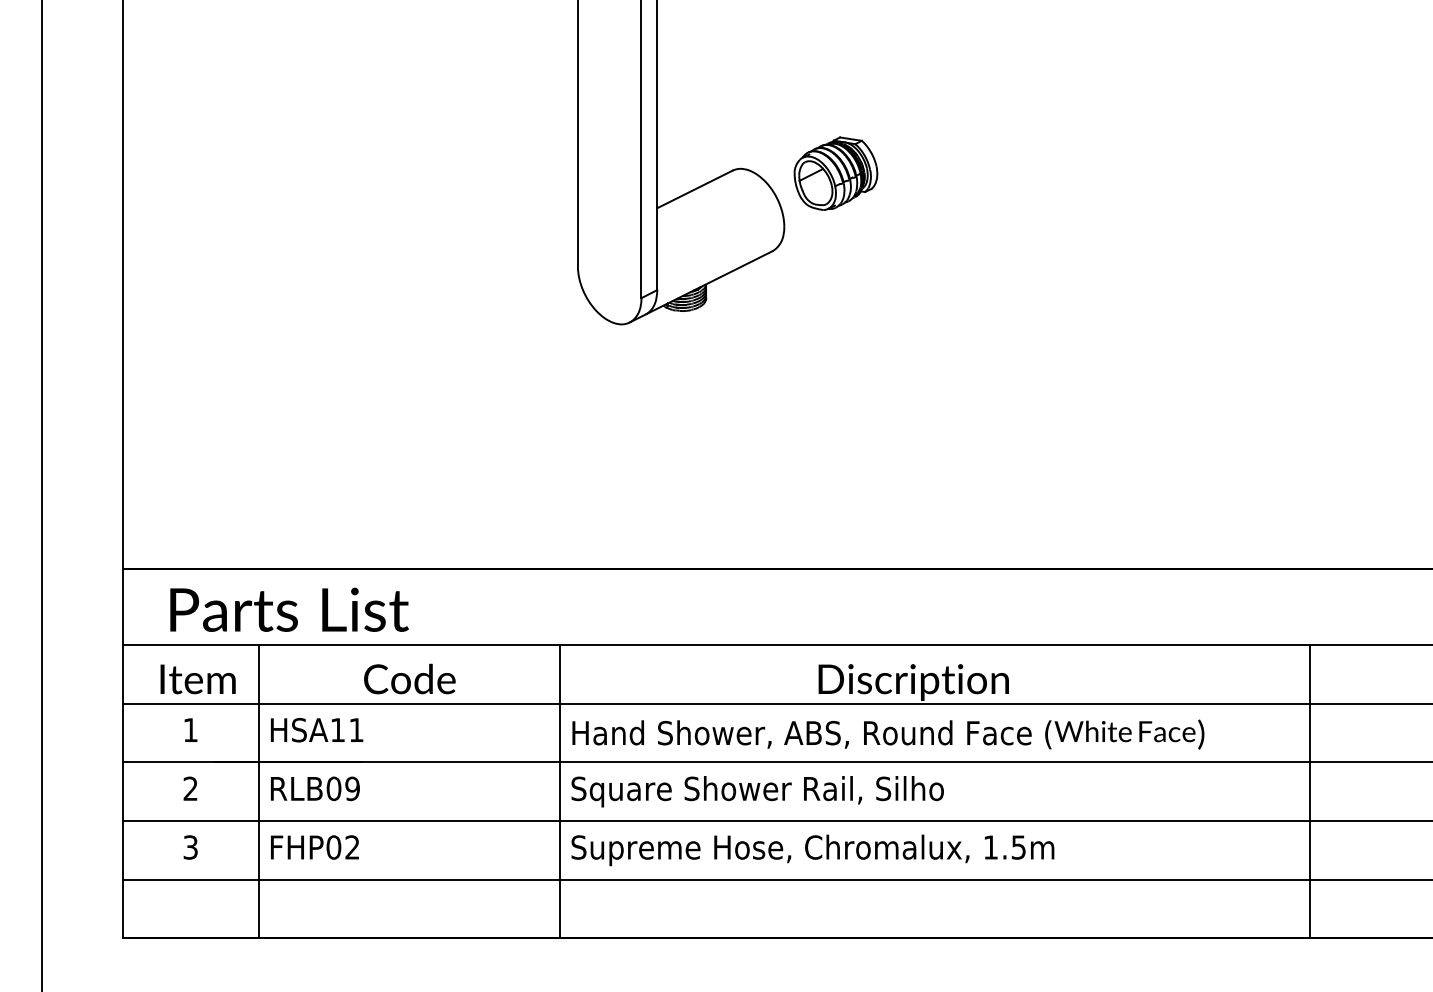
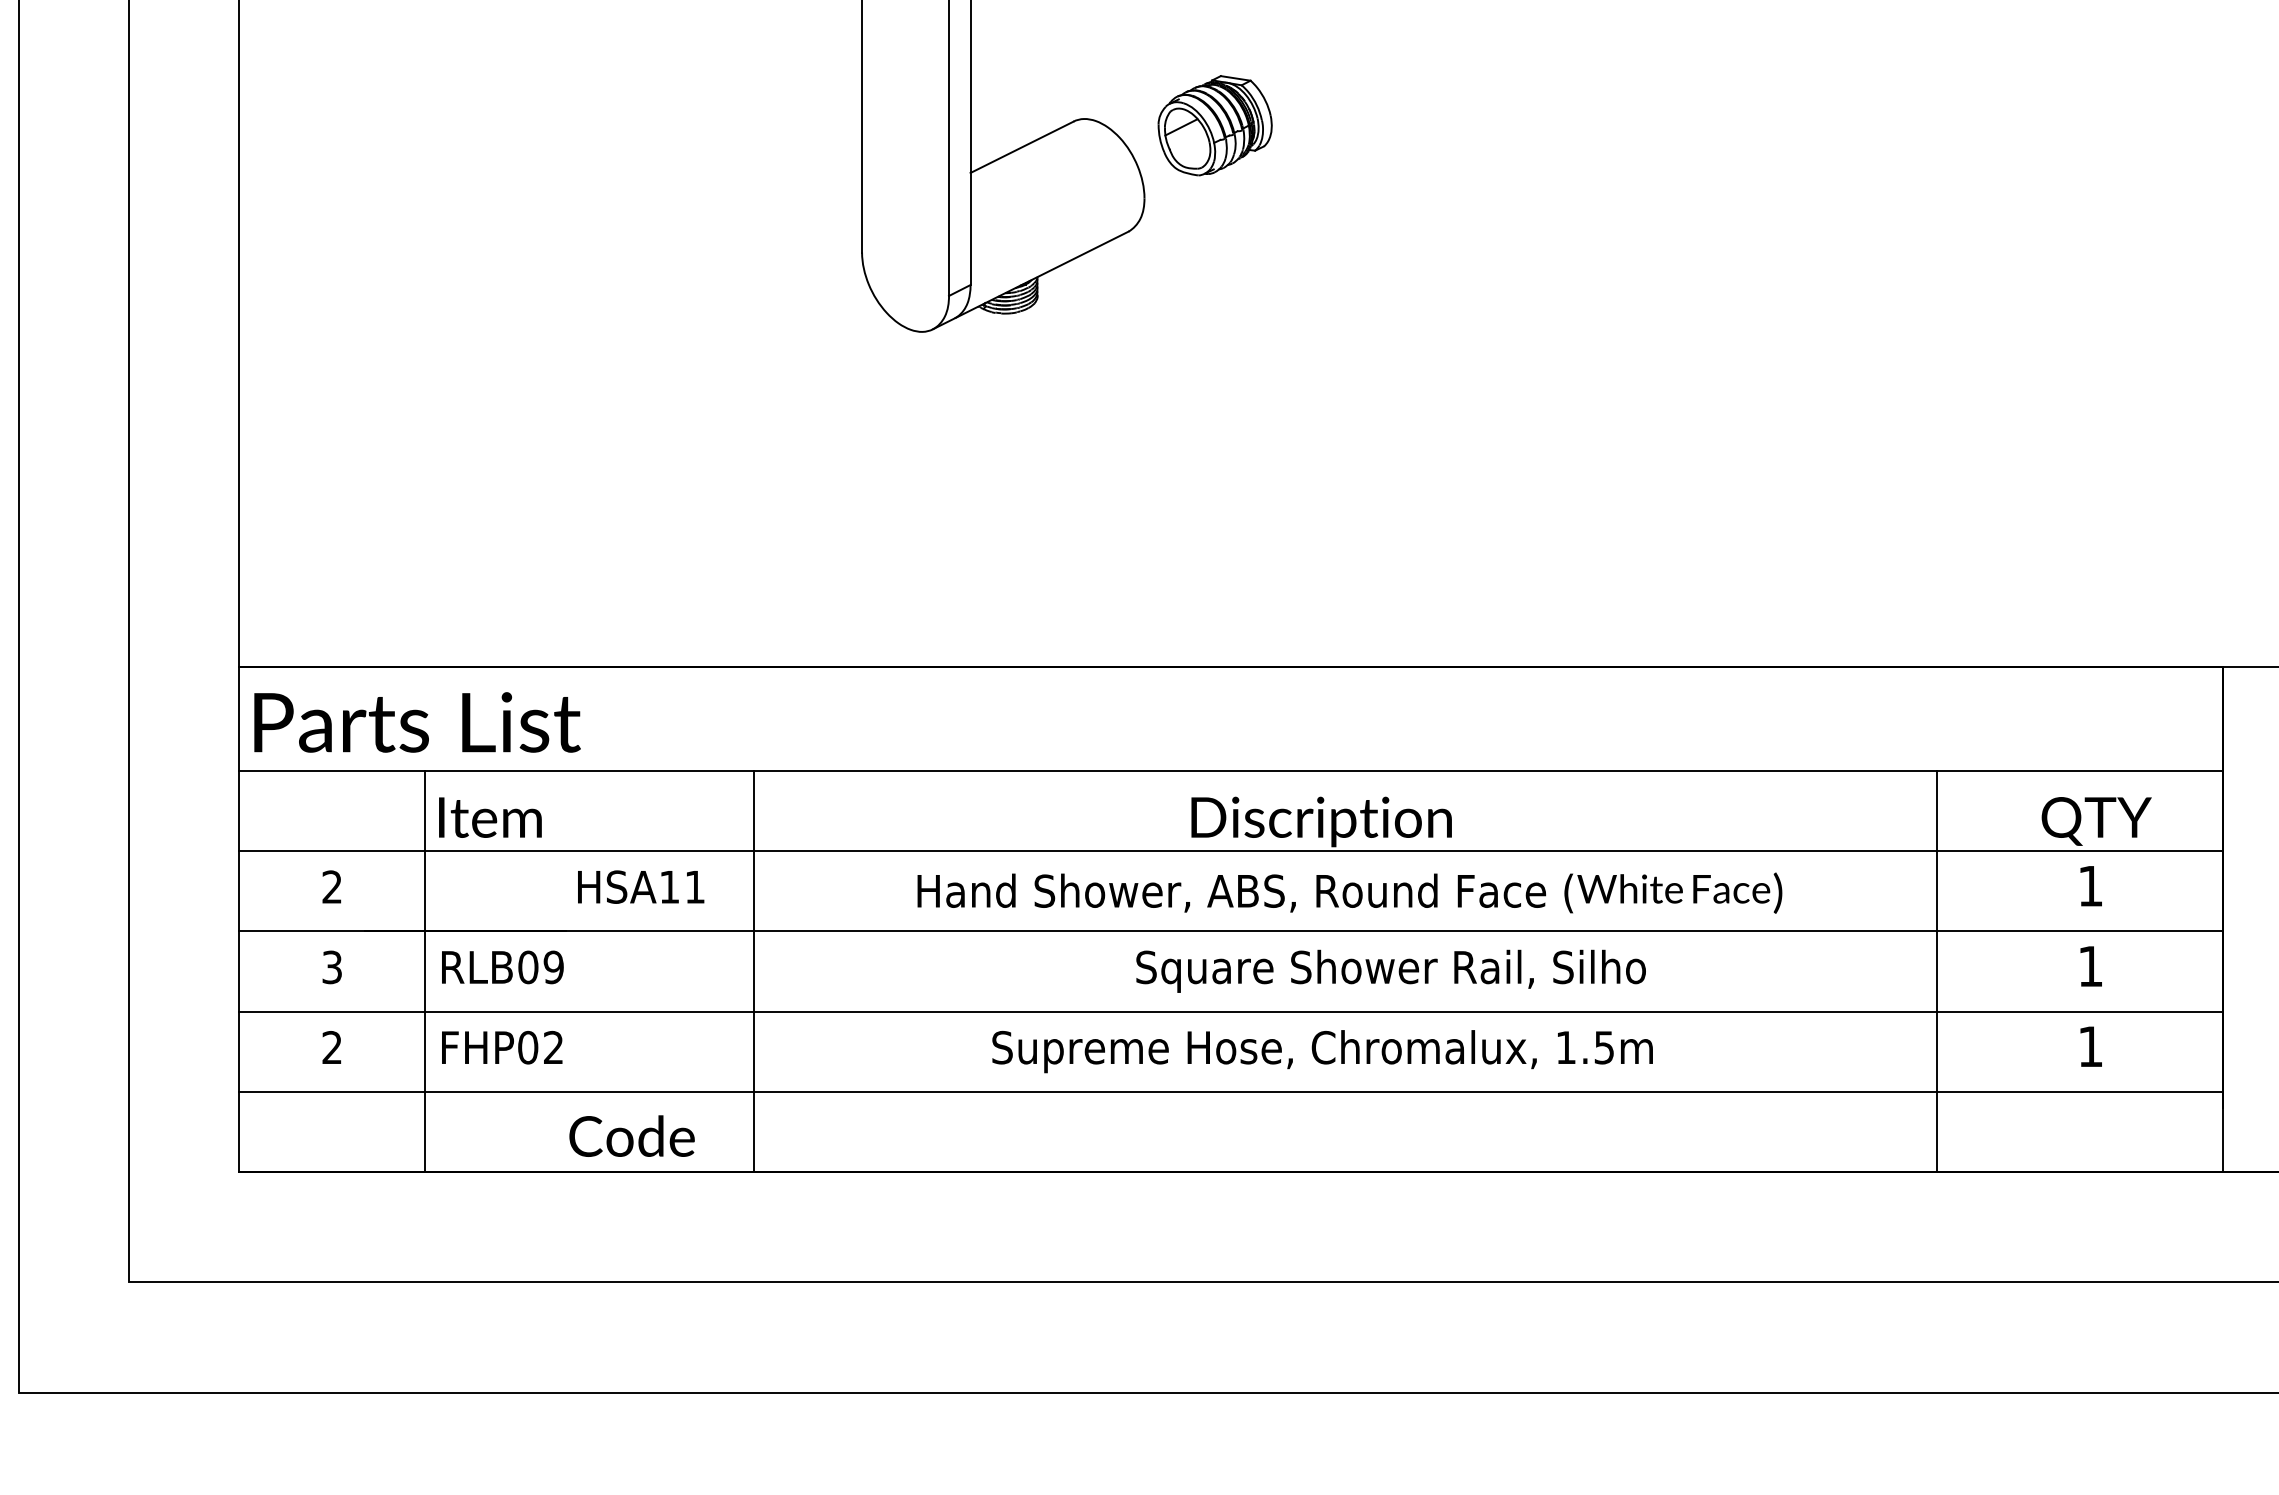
text: (289, 609) -> (417, 722), moved
text: (409, 678) -> (631, 1135), moved
text: (198, 679) -> (490, 817), moved
text: (190, 729) -> (331, 886), 1 -> 2
text: (317, 729) -> (641, 886), moved
text: (888, 734) -> (1349, 892), moved
text: (190, 788) -> (331, 967), 2 -> 3
line: (559, 791) -> (753, 971), moved
text: (757, 791) -> (1390, 970), moved
line: (1310, 791) -> (1937, 971), moved
text: (190, 847) -> (331, 1047), 3 -> 2
text: (812, 850) -> (1322, 1051), moved

